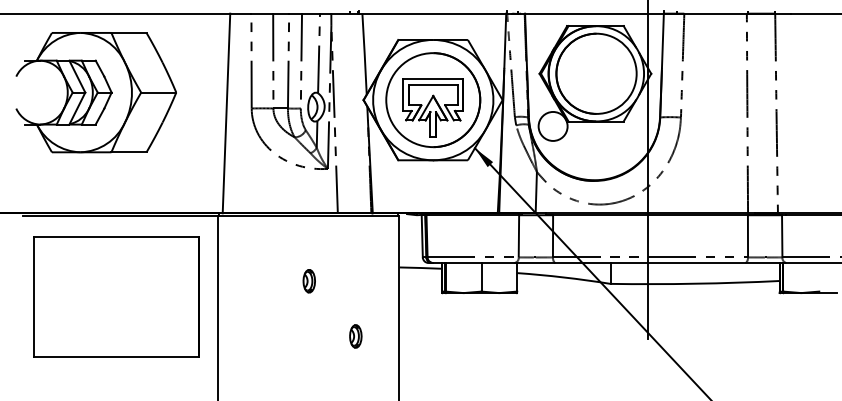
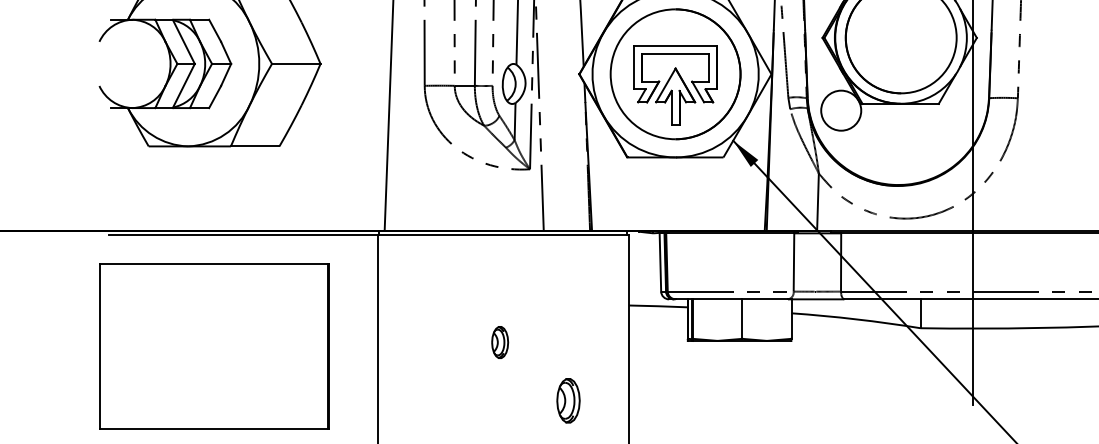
part: (308, 281) -> (499, 342), moved
part: (116, 296) -> (214, 345), moved
part: (355, 336) -> (568, 400), size x1.4

